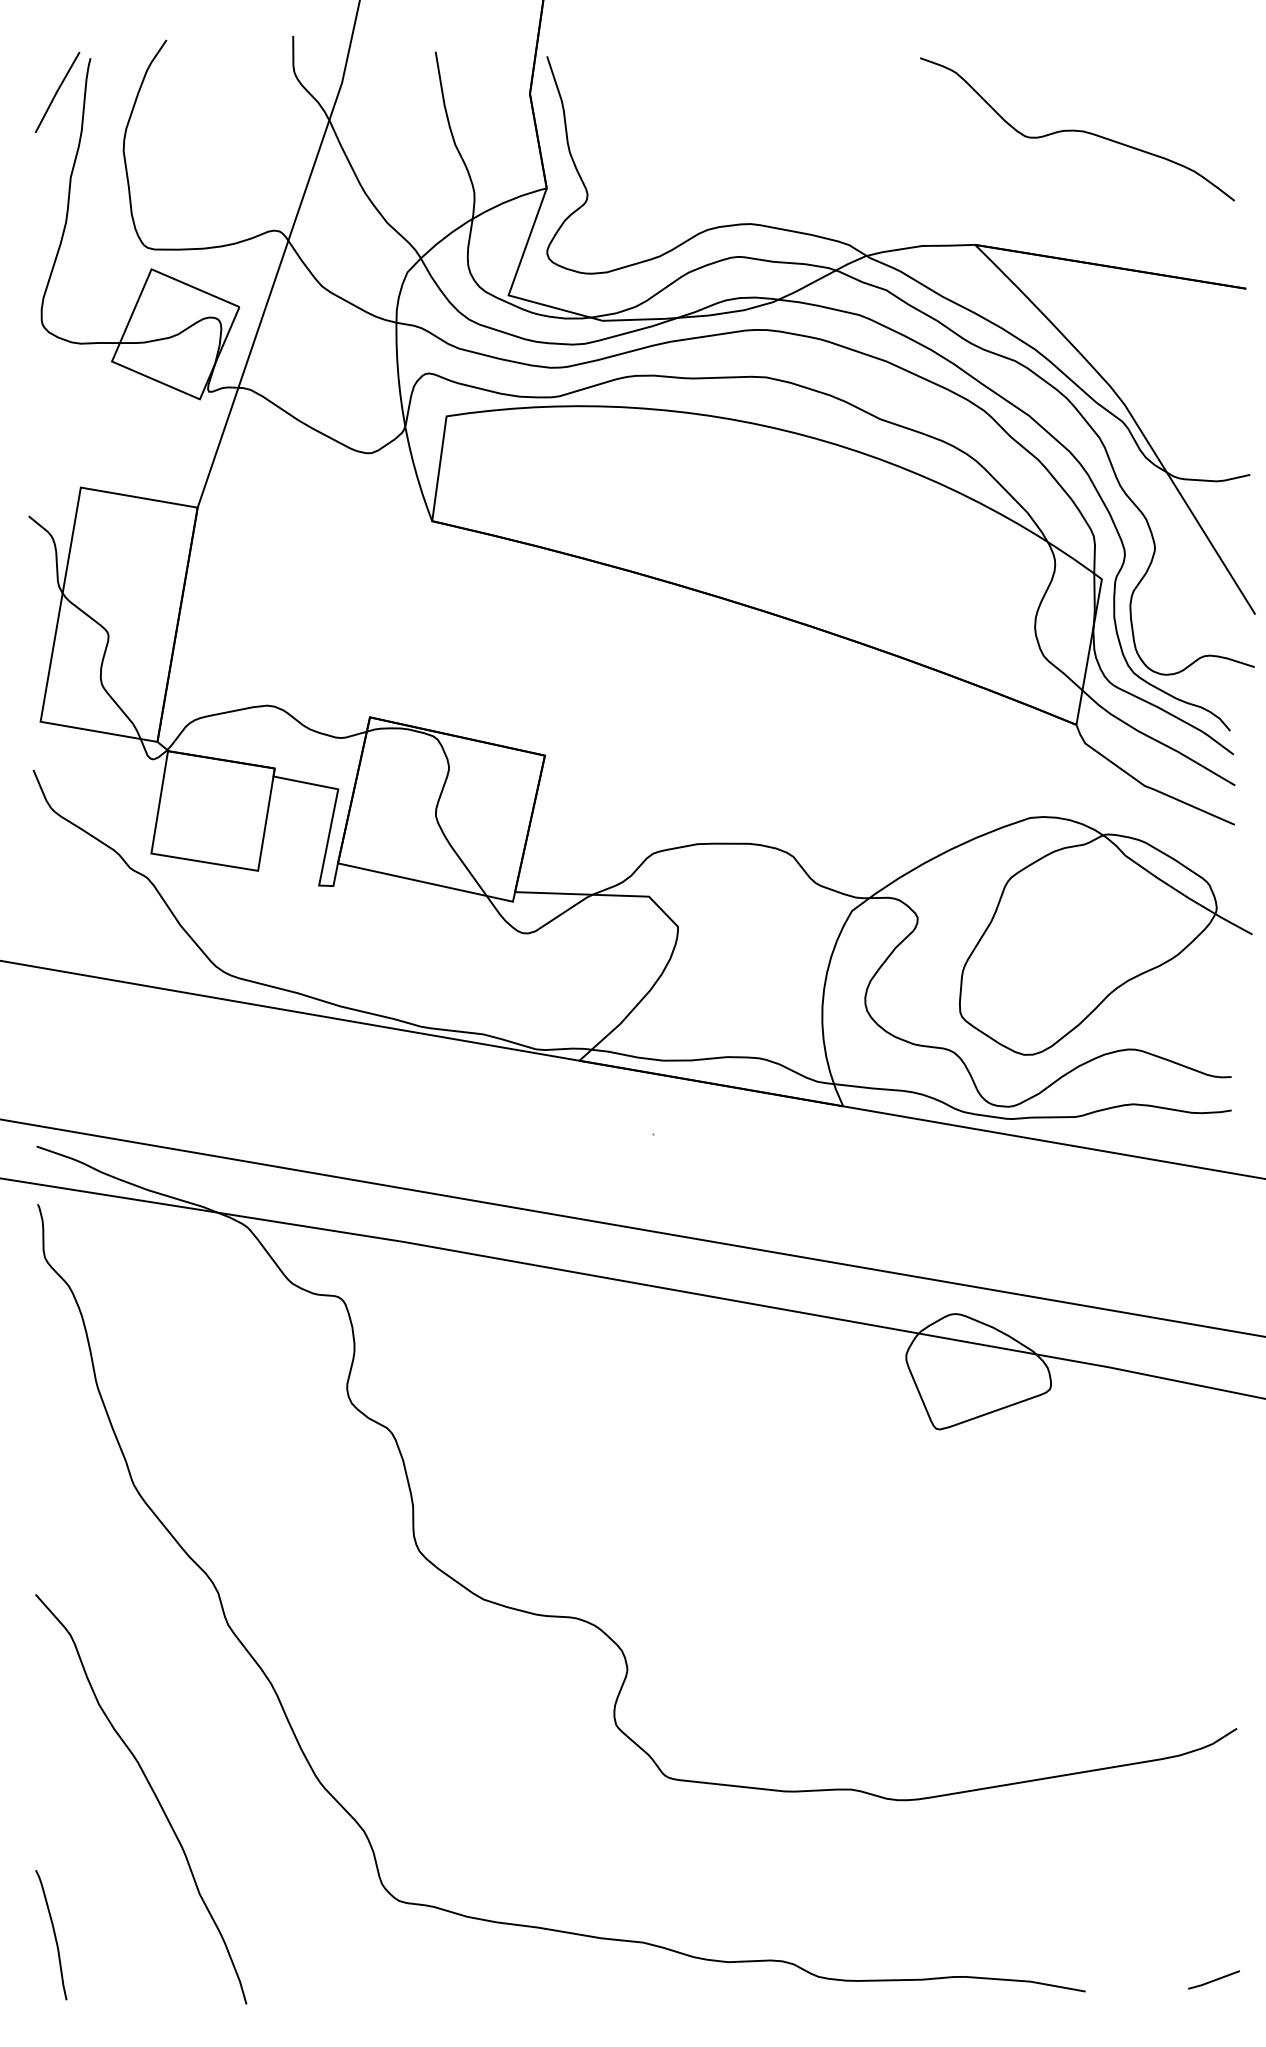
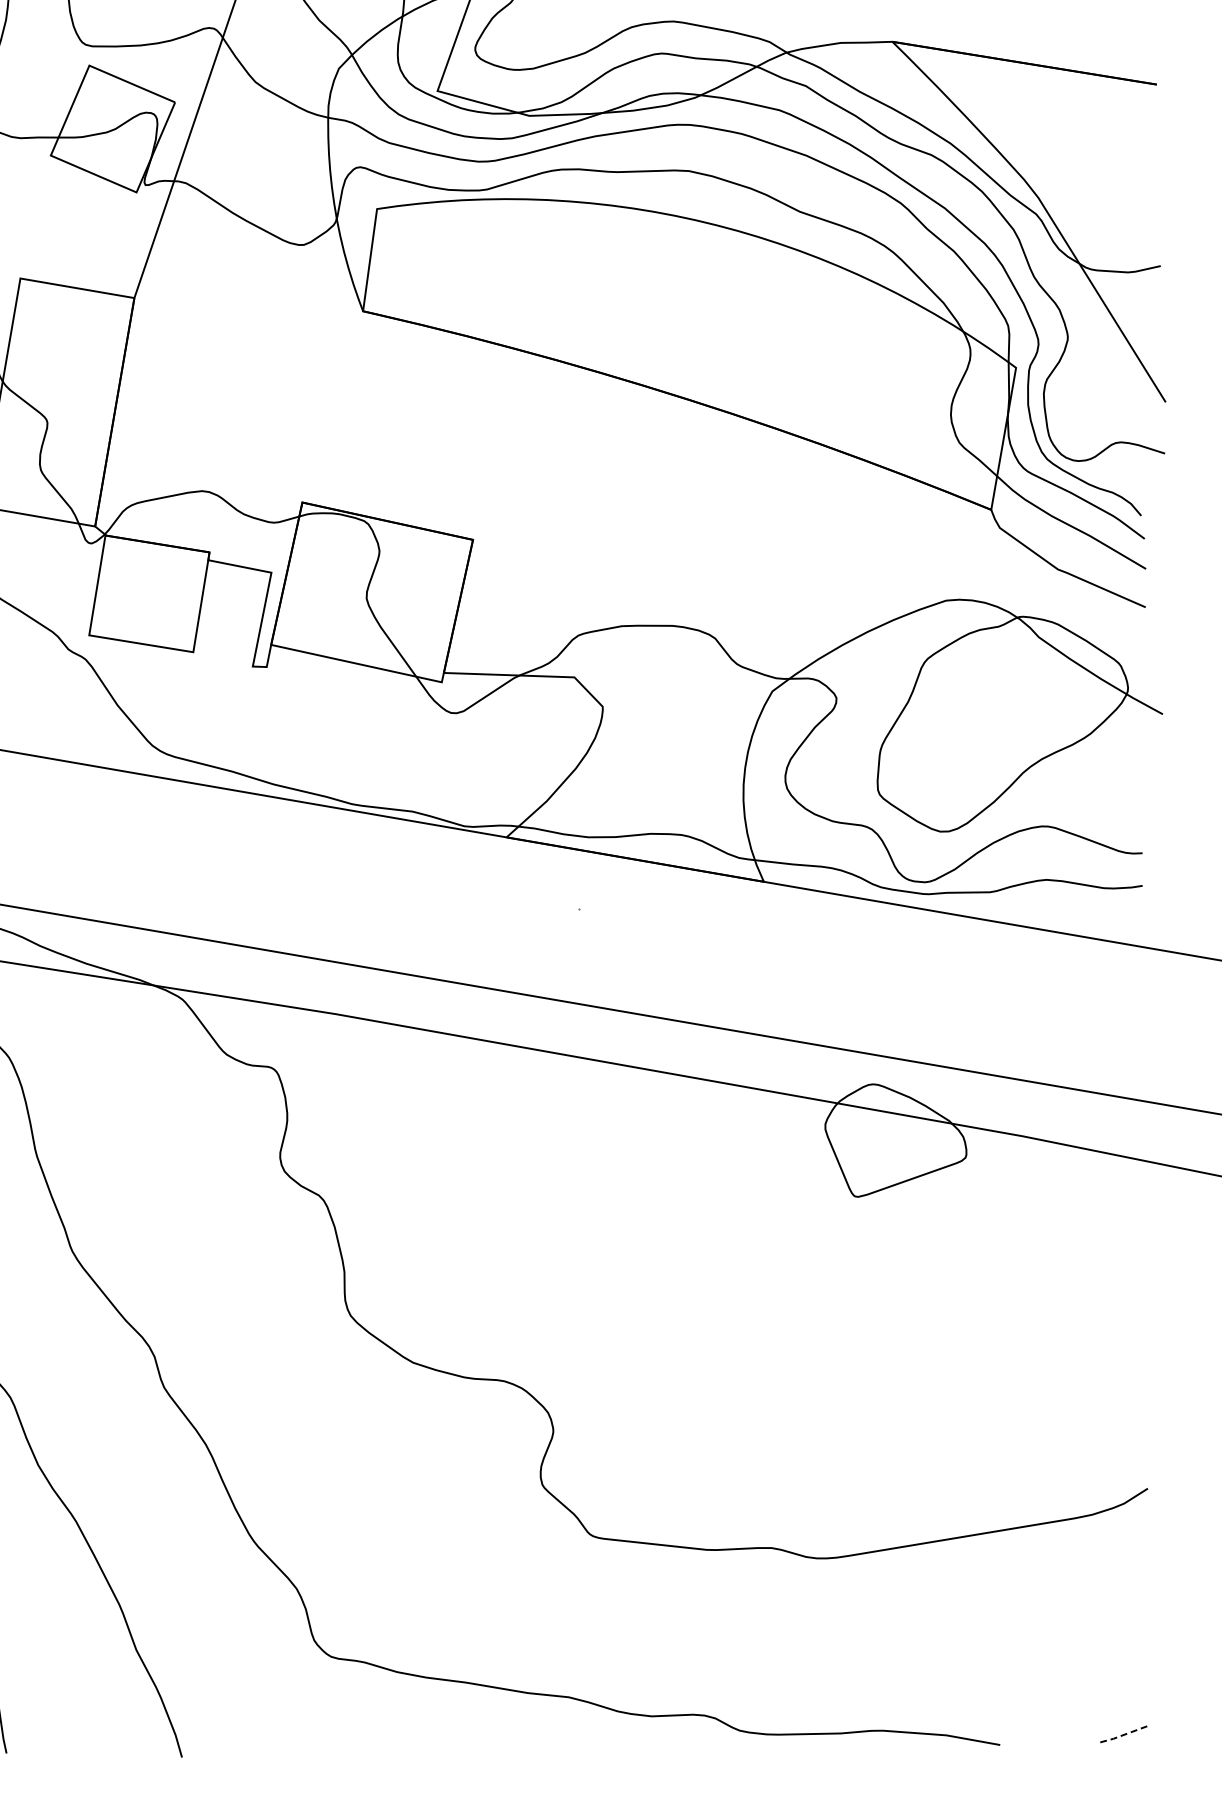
line: (1213, 1980) -> (1124, 1734), solid -> dashed

